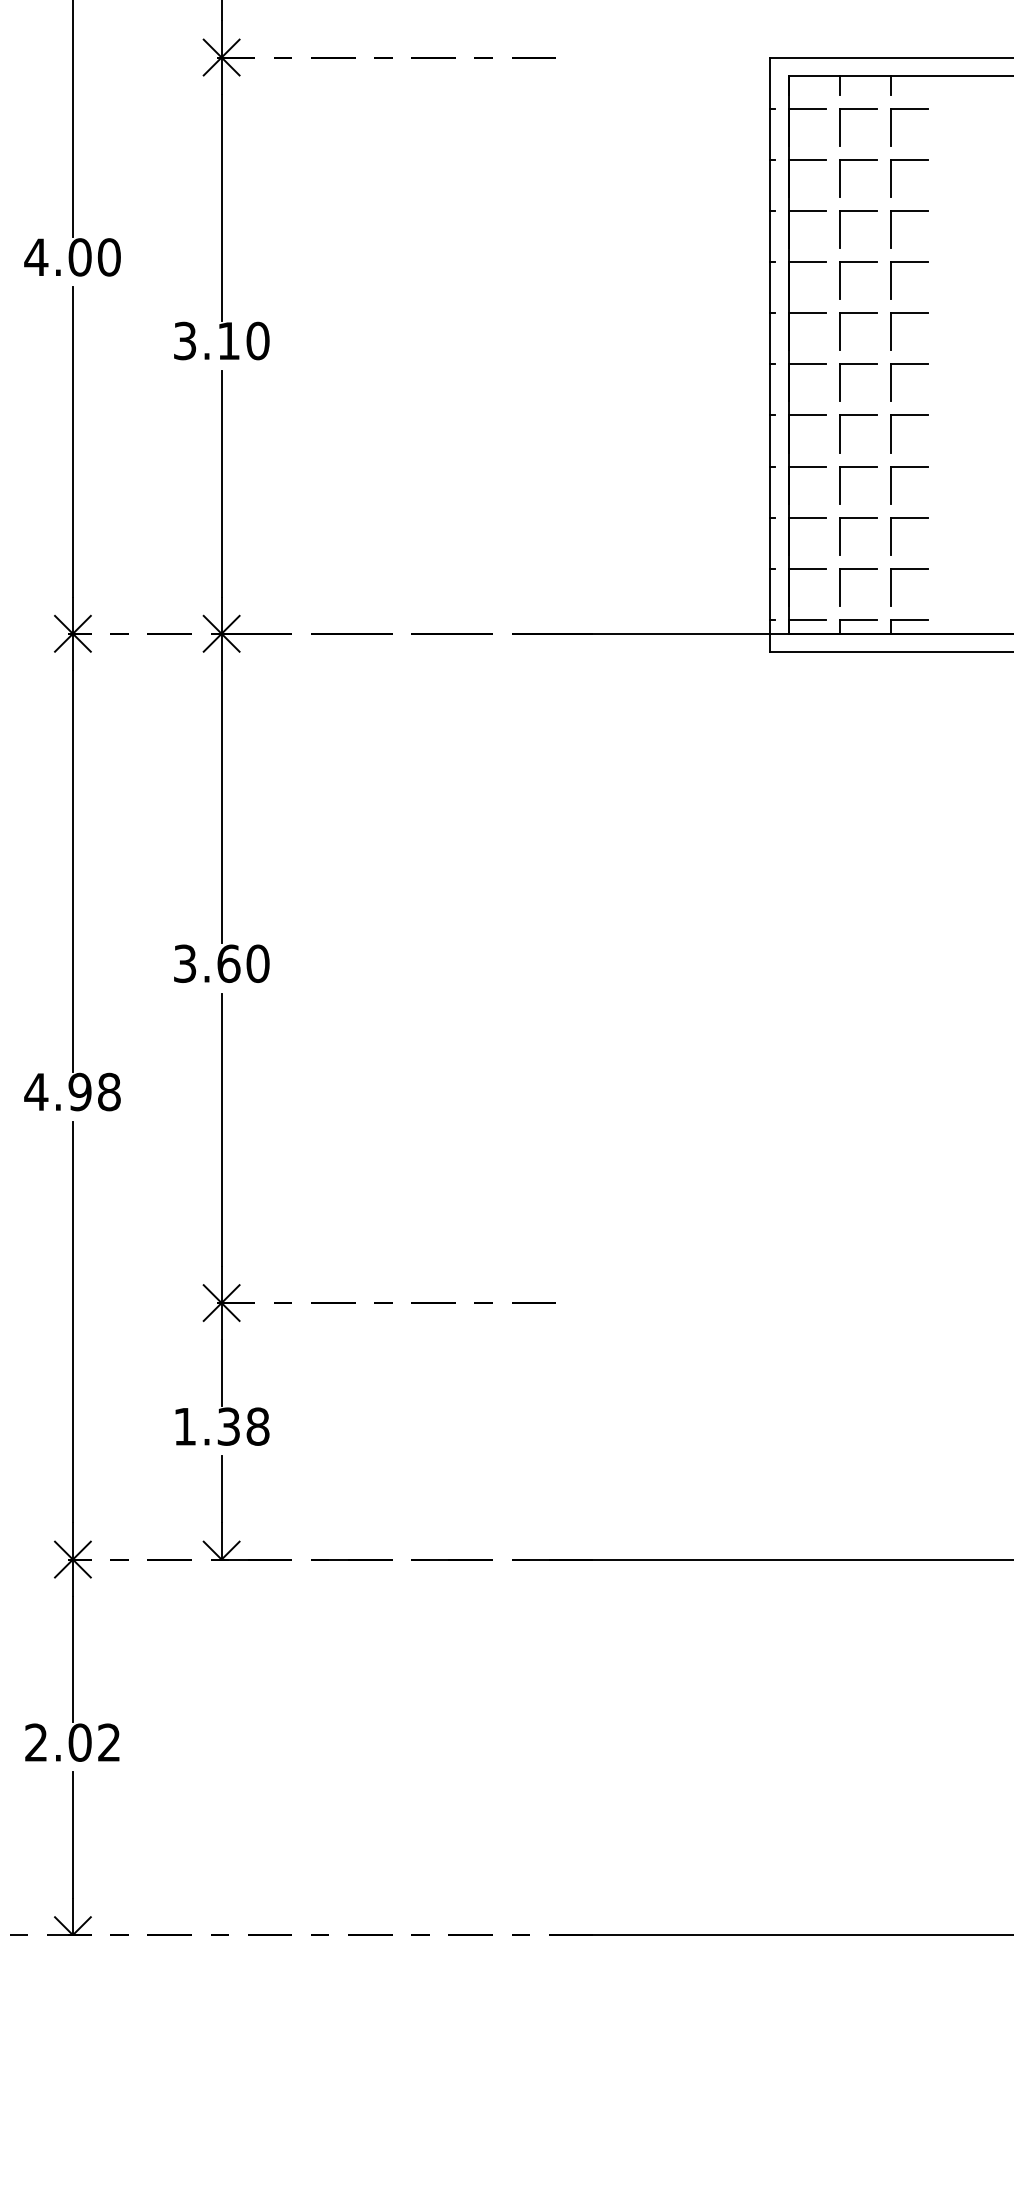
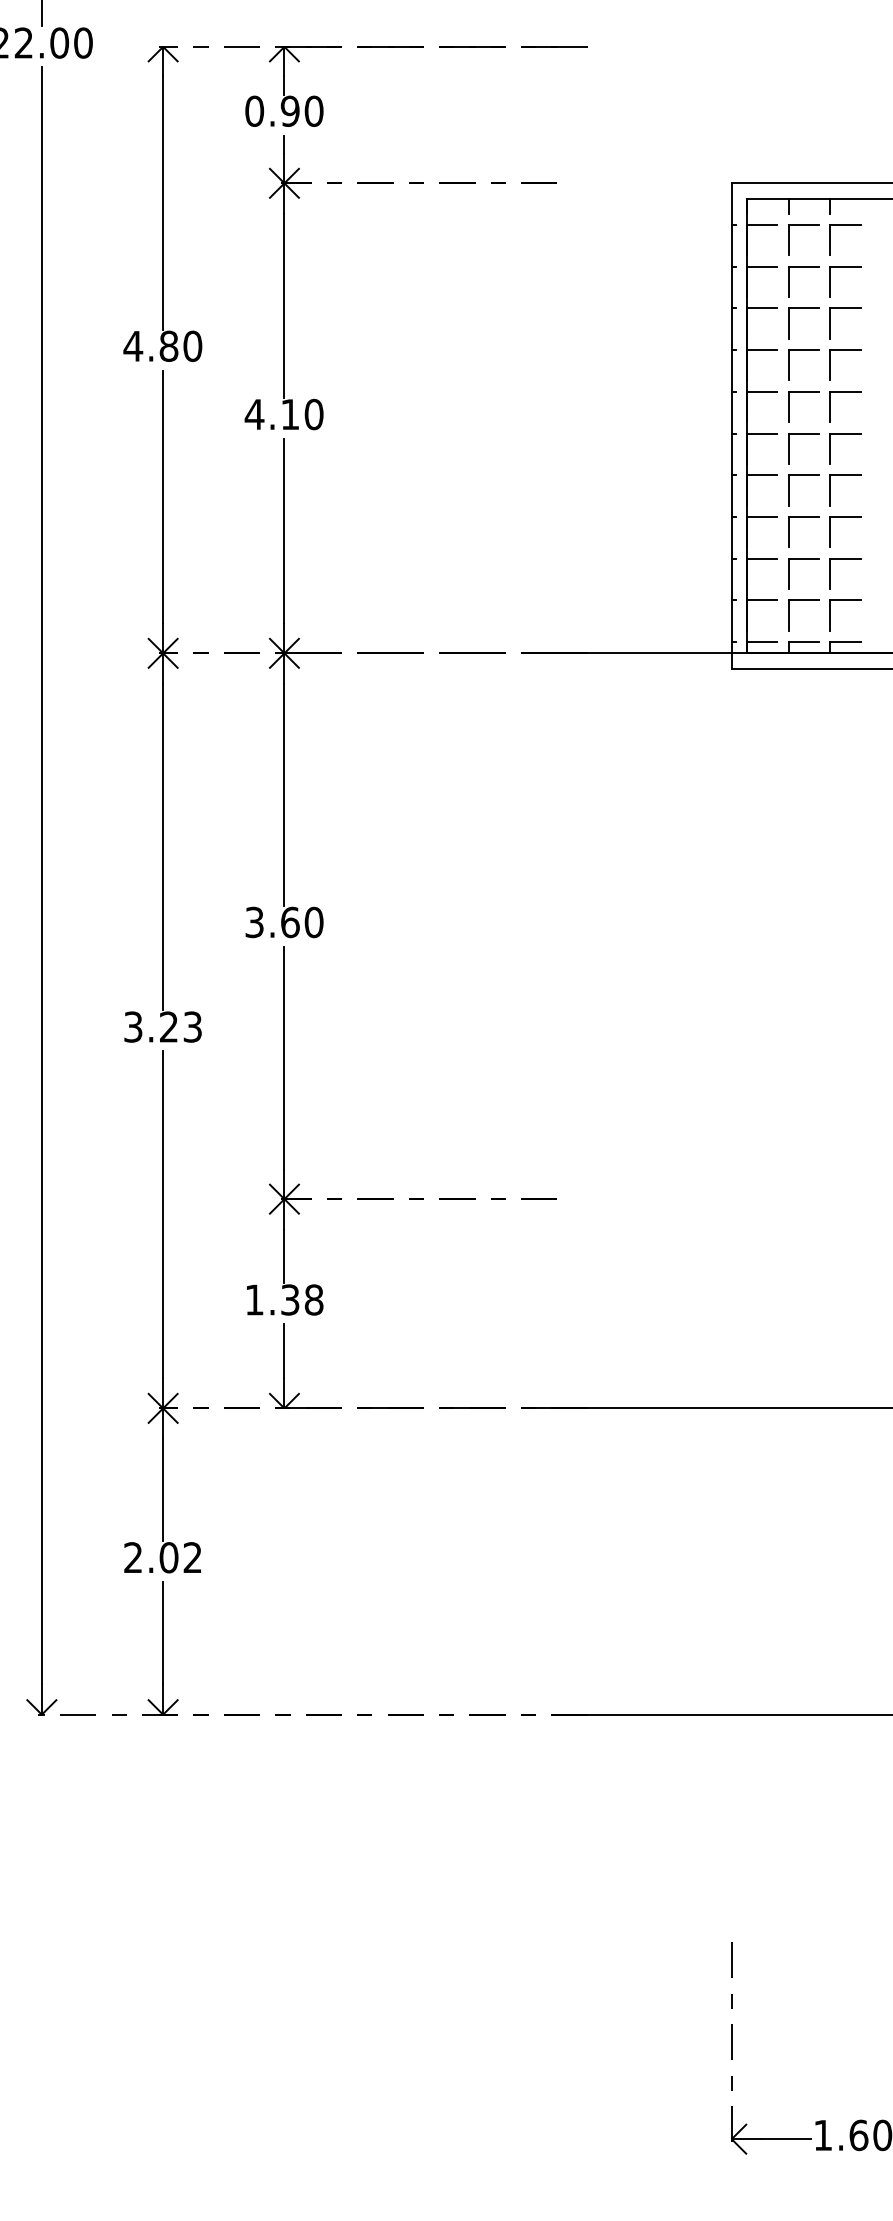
text: (79, 257) -> (168, 346), 4.00 -> 4.80
text: (184, 340) -> (254, 414), 3.10 -> 4.10
text: (72, 1091) -> (162, 1026), 4.98 -> 3.23

